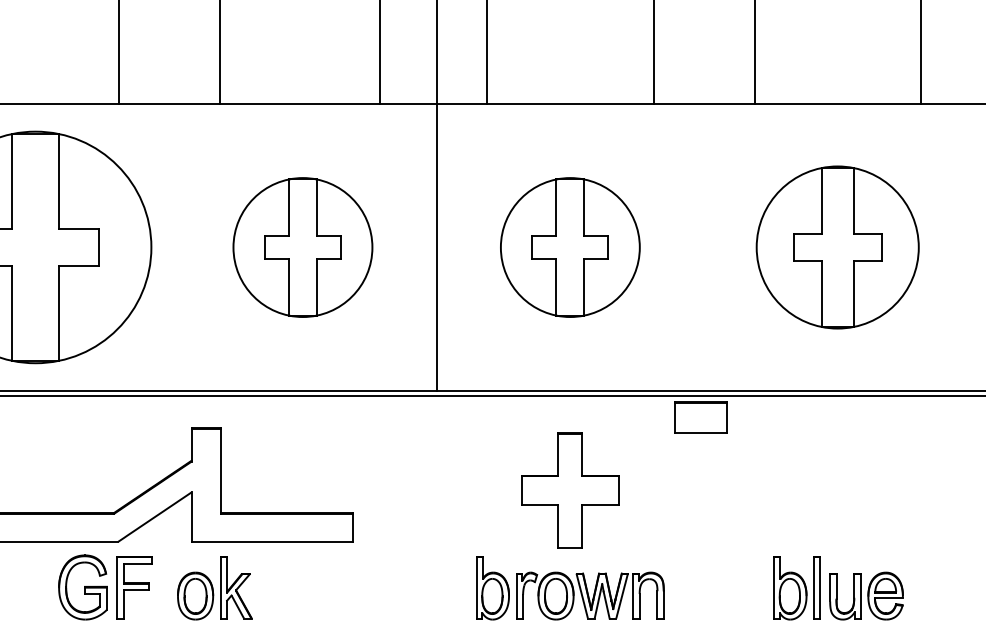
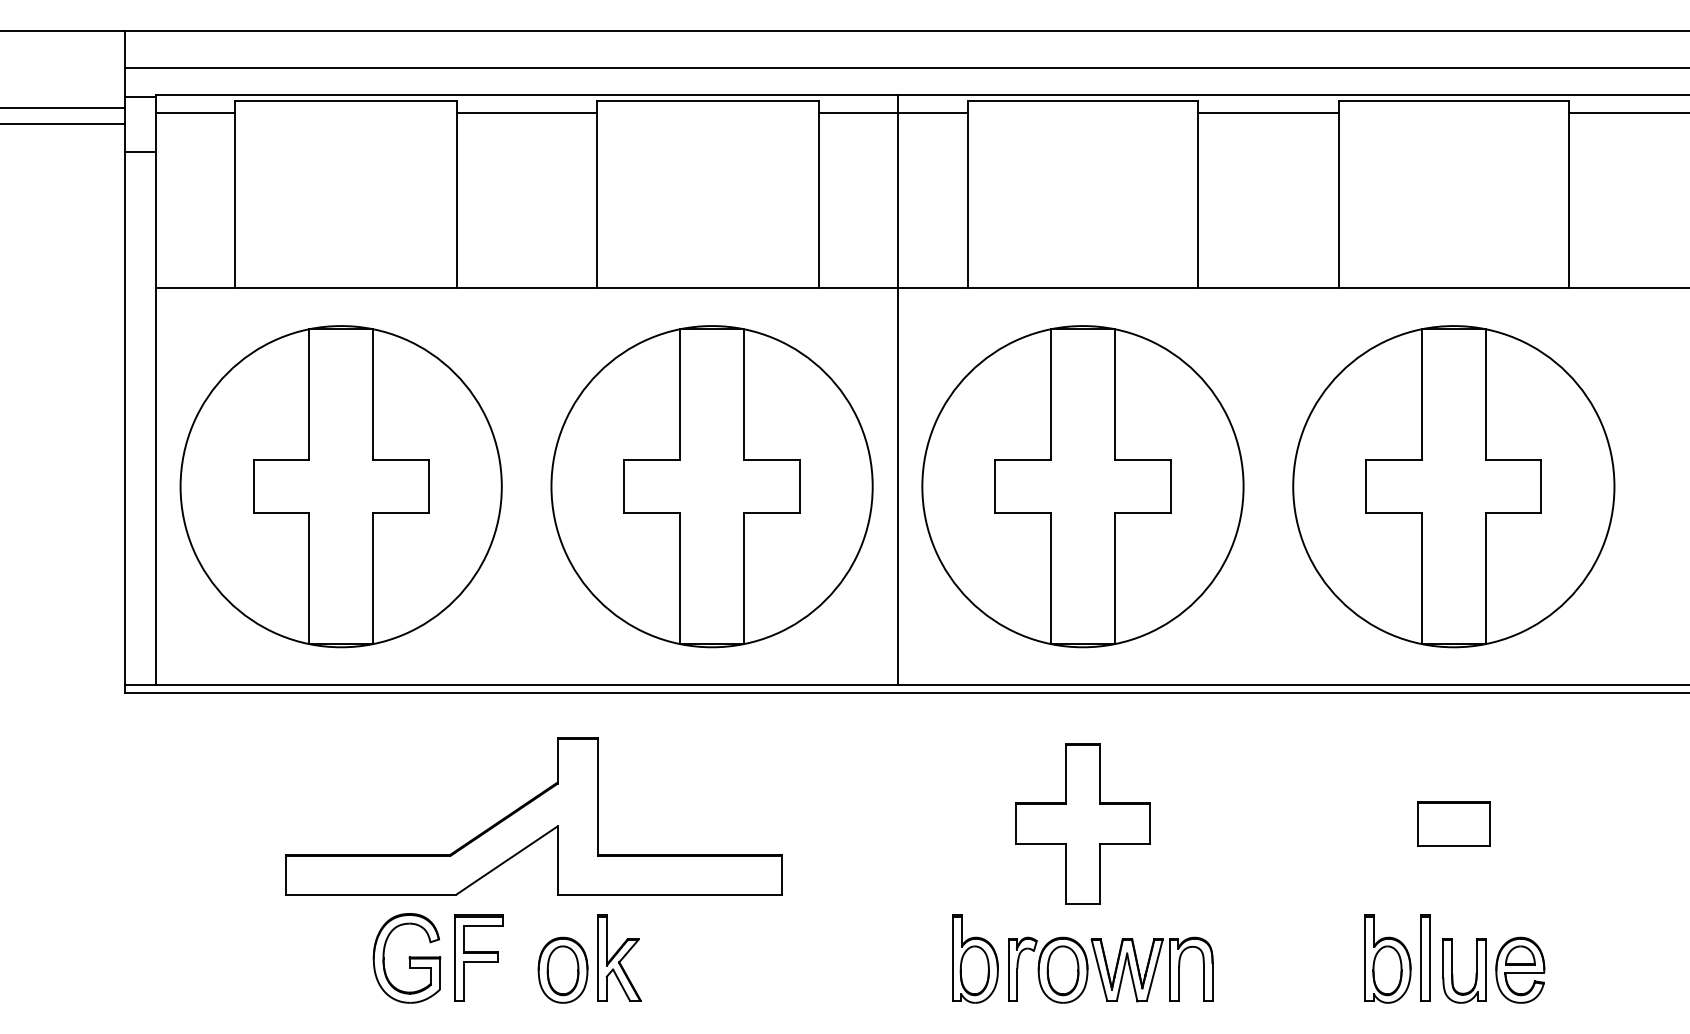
part: (302, 247) -> (711, 486), size x1.67
part: (570, 247) -> (1082, 486), size x1.67
part: (837, 247) -> (1453, 486), size x1.43
part: (700, 417) -> (1453, 823), moved

